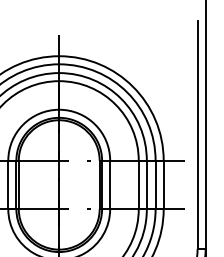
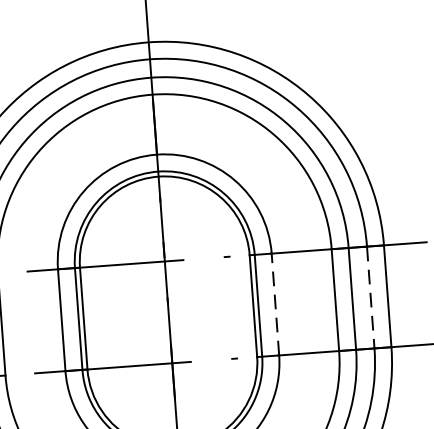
line: (110, 184) -> (276, 303), solid -> dashed
line: (155, 185) -> (370, 298), solid -> dashed

